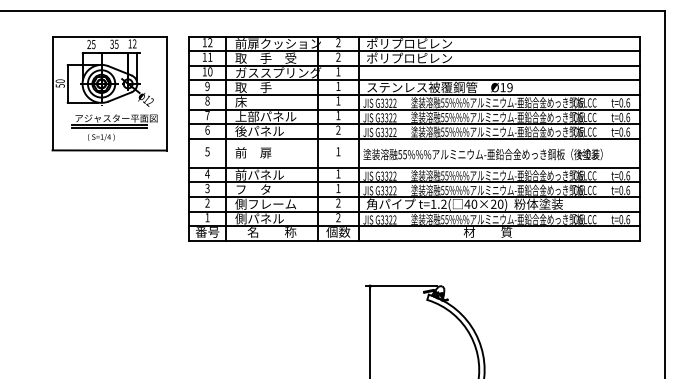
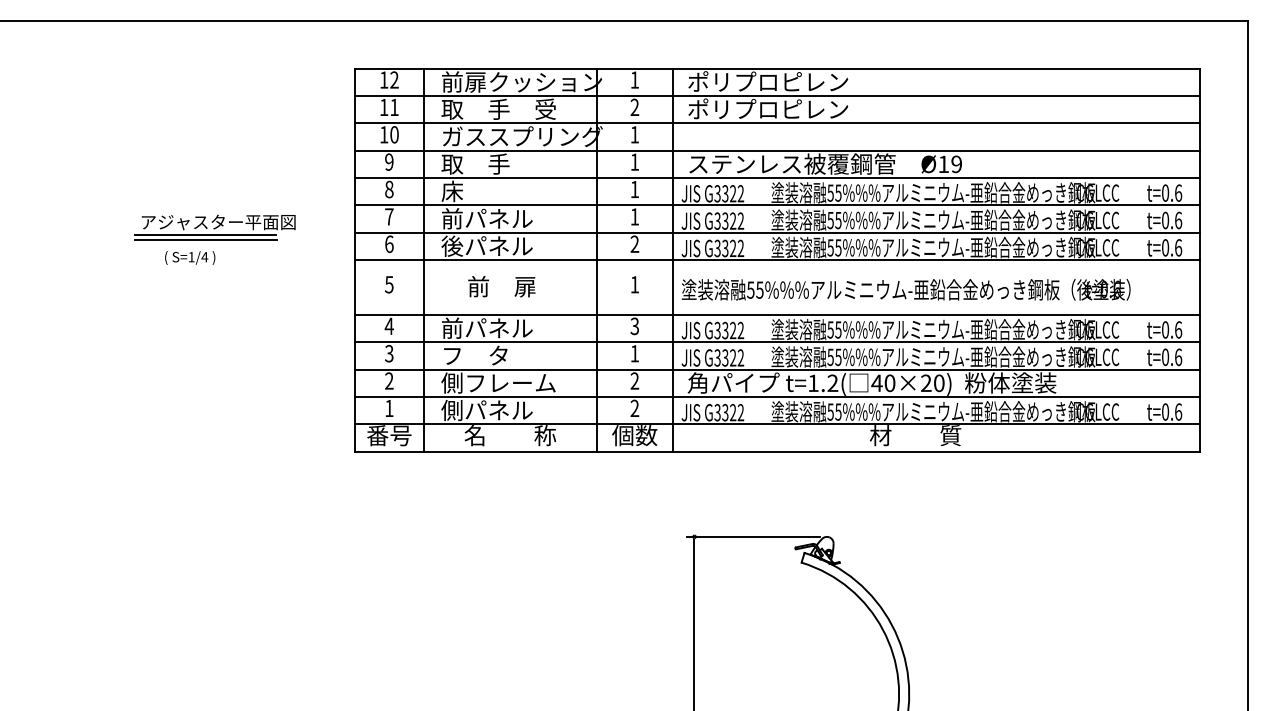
text: (338, 42) -> (635, 79), 2 -> 1
part: (109, 93) -> (205, 175), removed
text: (265, 116) -> (498, 218), 上部パネル -> 前パネル
text: (253, 152) -> (501, 286), moved
text: (338, 173) -> (635, 325), 1 -> 3

